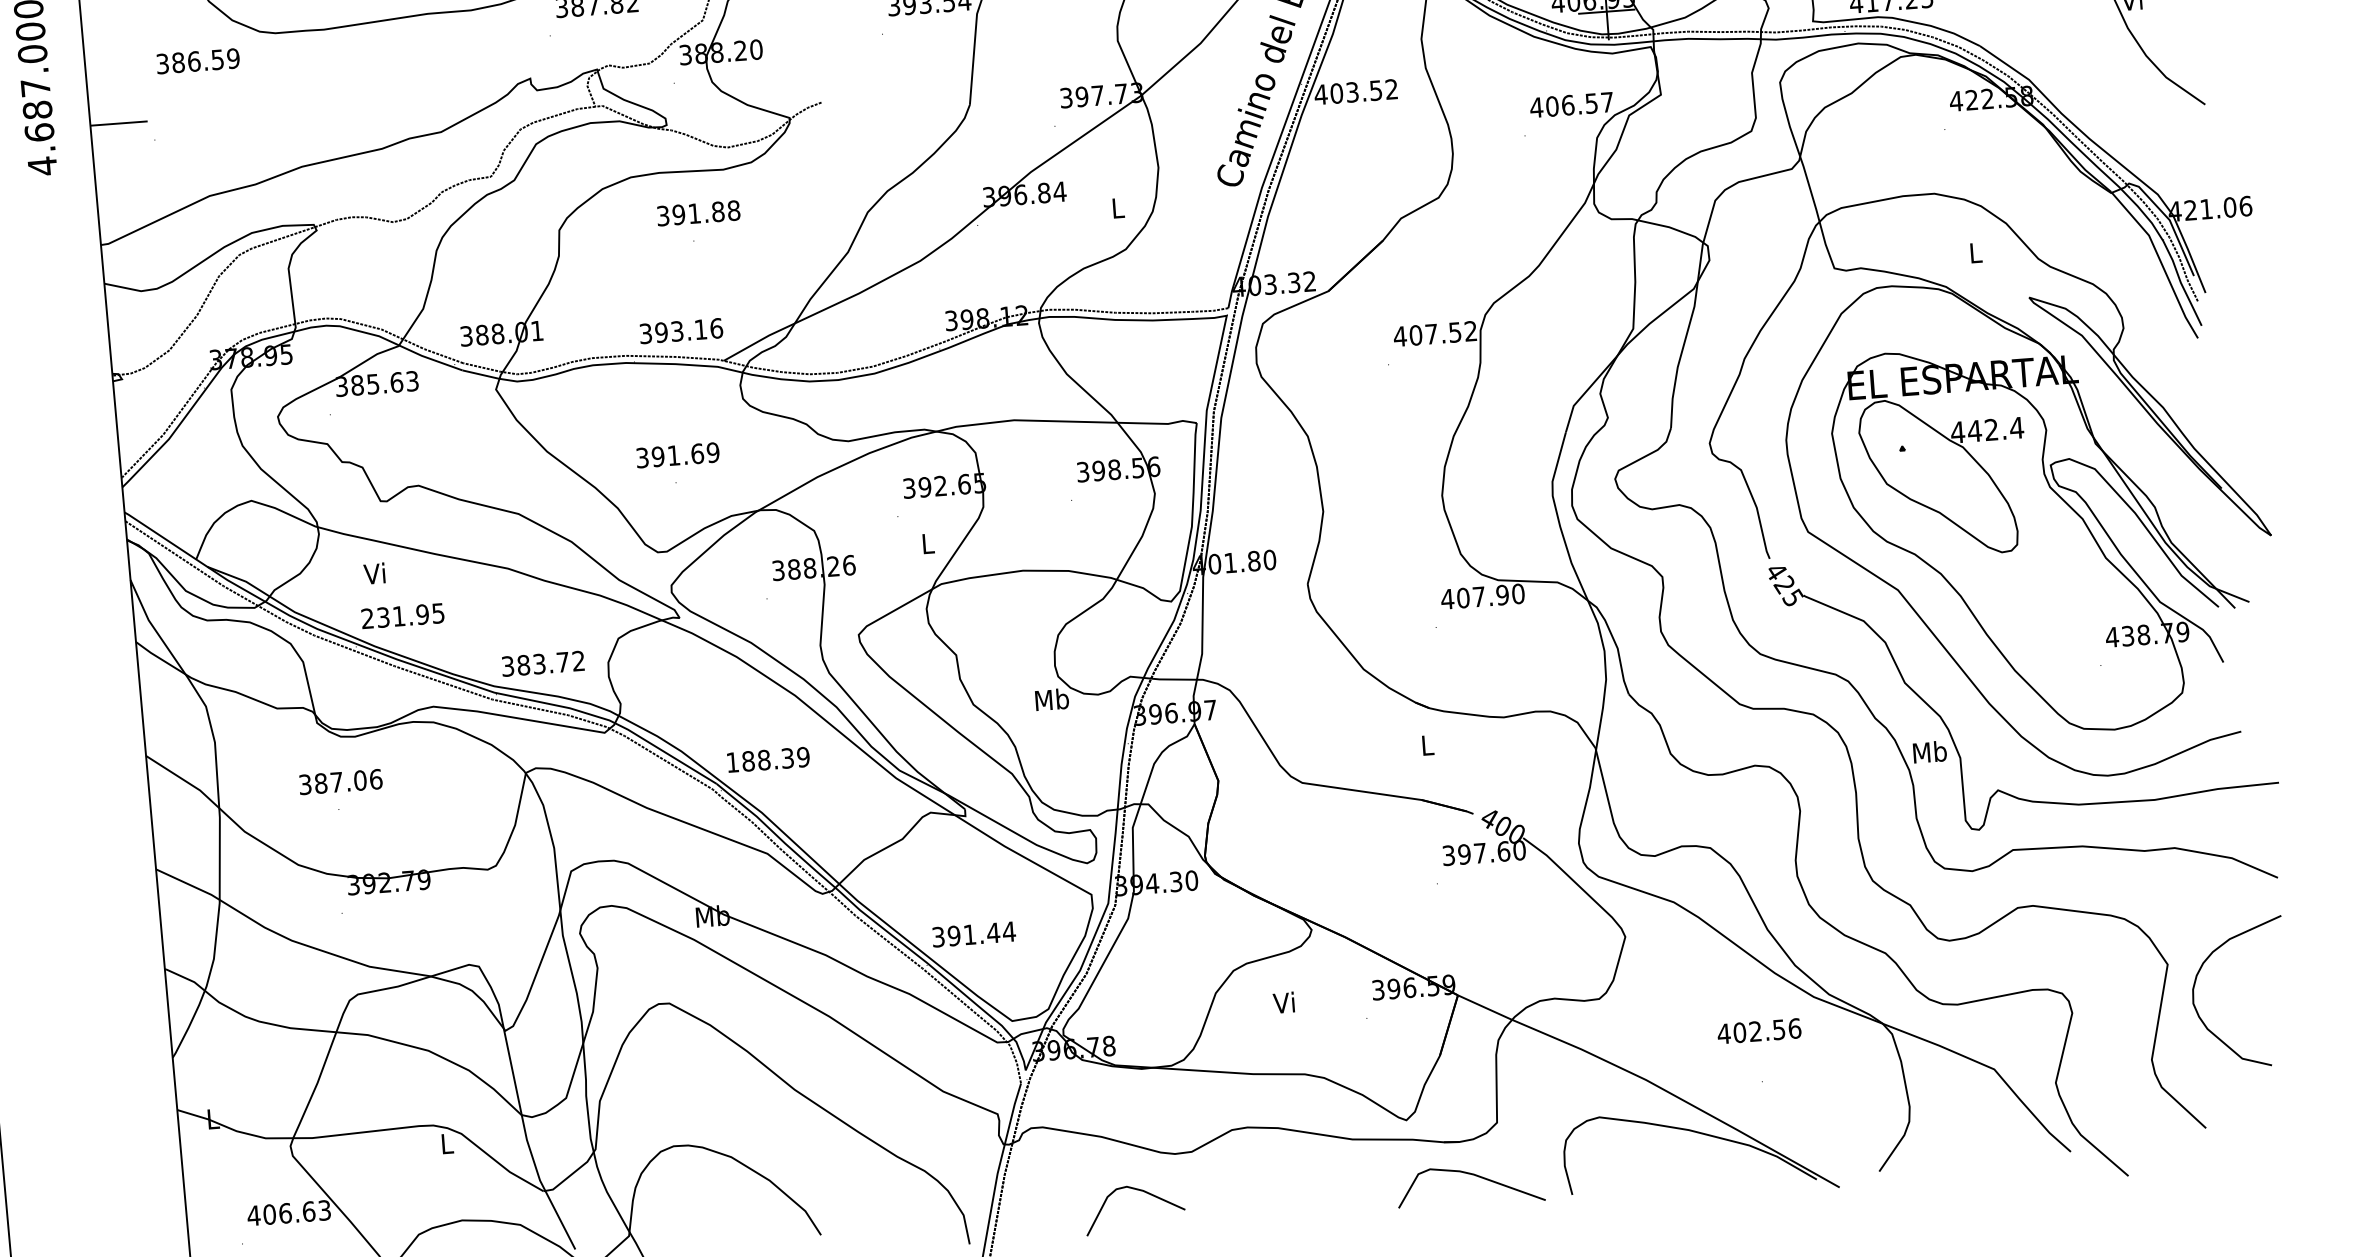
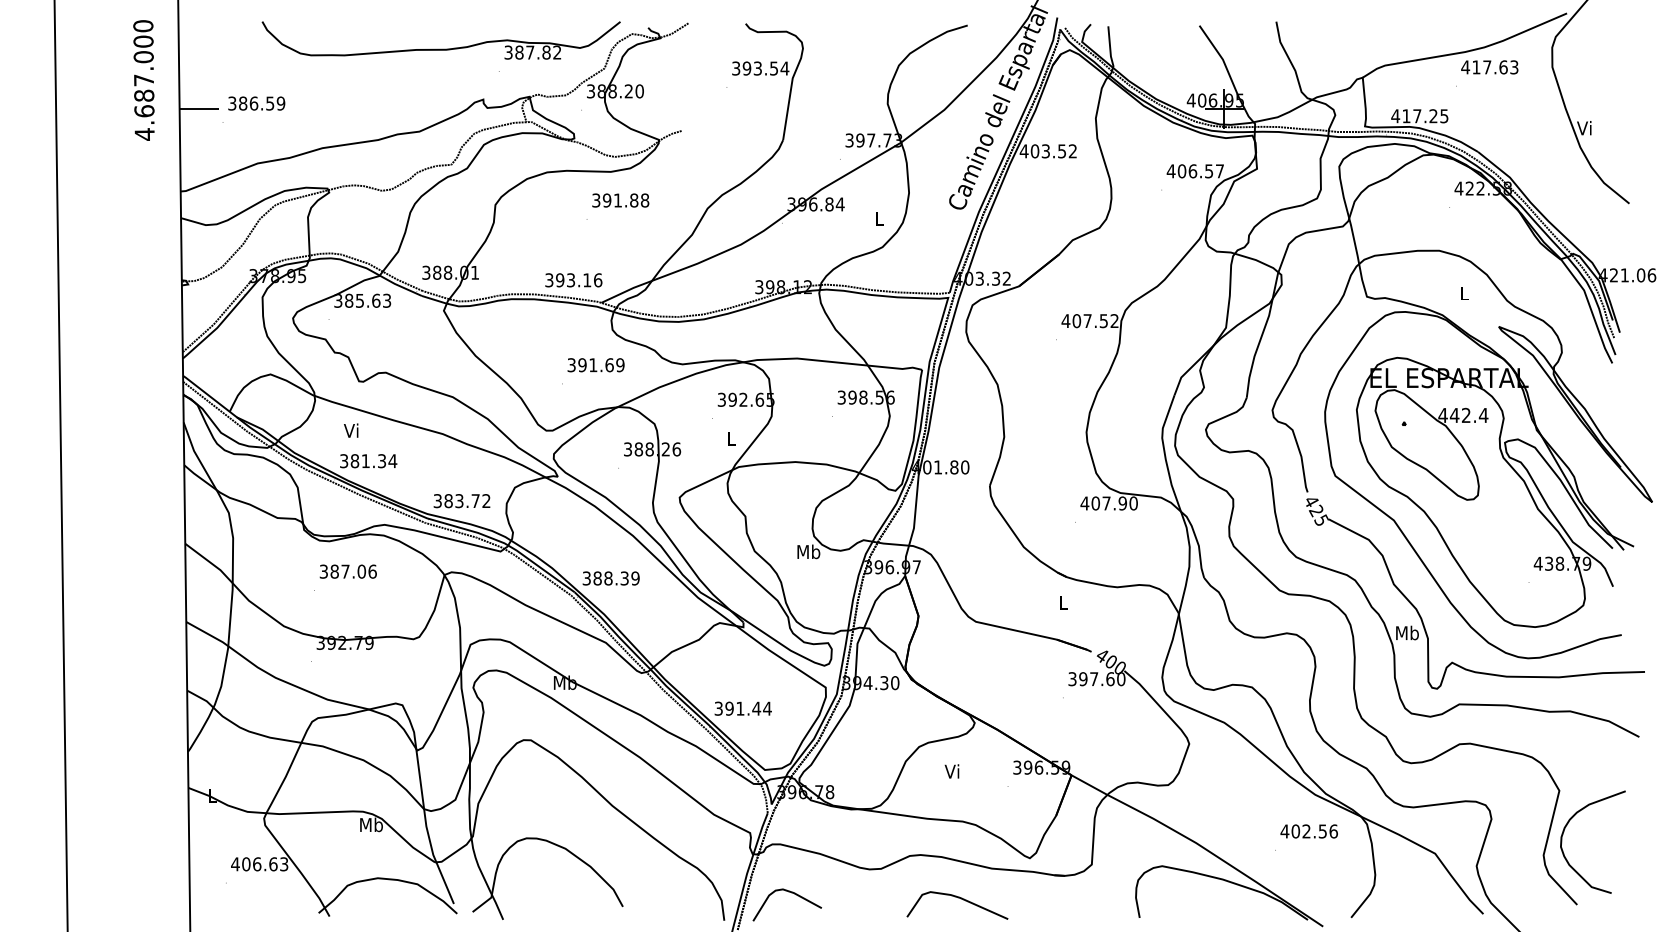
text: (197, 61) -> (256, 103), moved
text: (698, 213) -> (620, 200), moved
text: (677, 455) -> (595, 365), moved
text: (403, 616) -> (368, 461), 231.95 -> 381.34
text: (732, 762) -> (586, 578), 188.39 -> 388.39
text: (339, 781) -> (347, 571), moved
curve: (2196, 982) -> (1564, 832), moved
text: (1758, 1031) -> (1308, 831), moved
text: (447, 1143) -> (371, 824), L -> Mb
curve: (1471, 1175) -> (958, 898), moved
curve: (1139, 1191) -> (791, 893), moved

